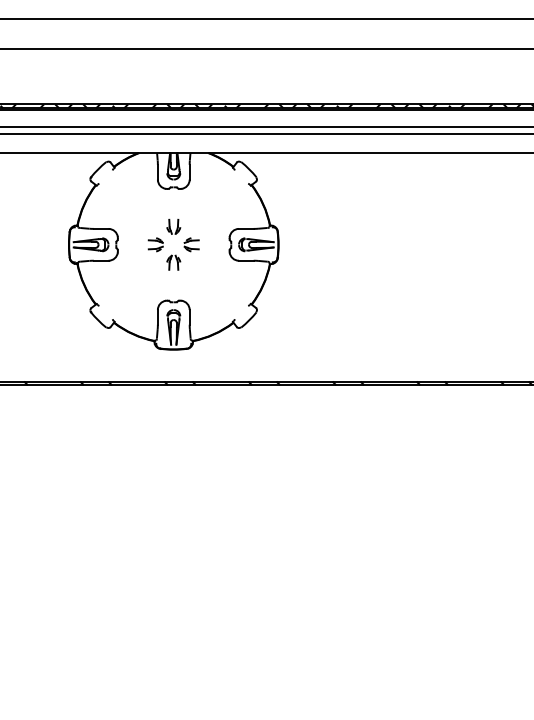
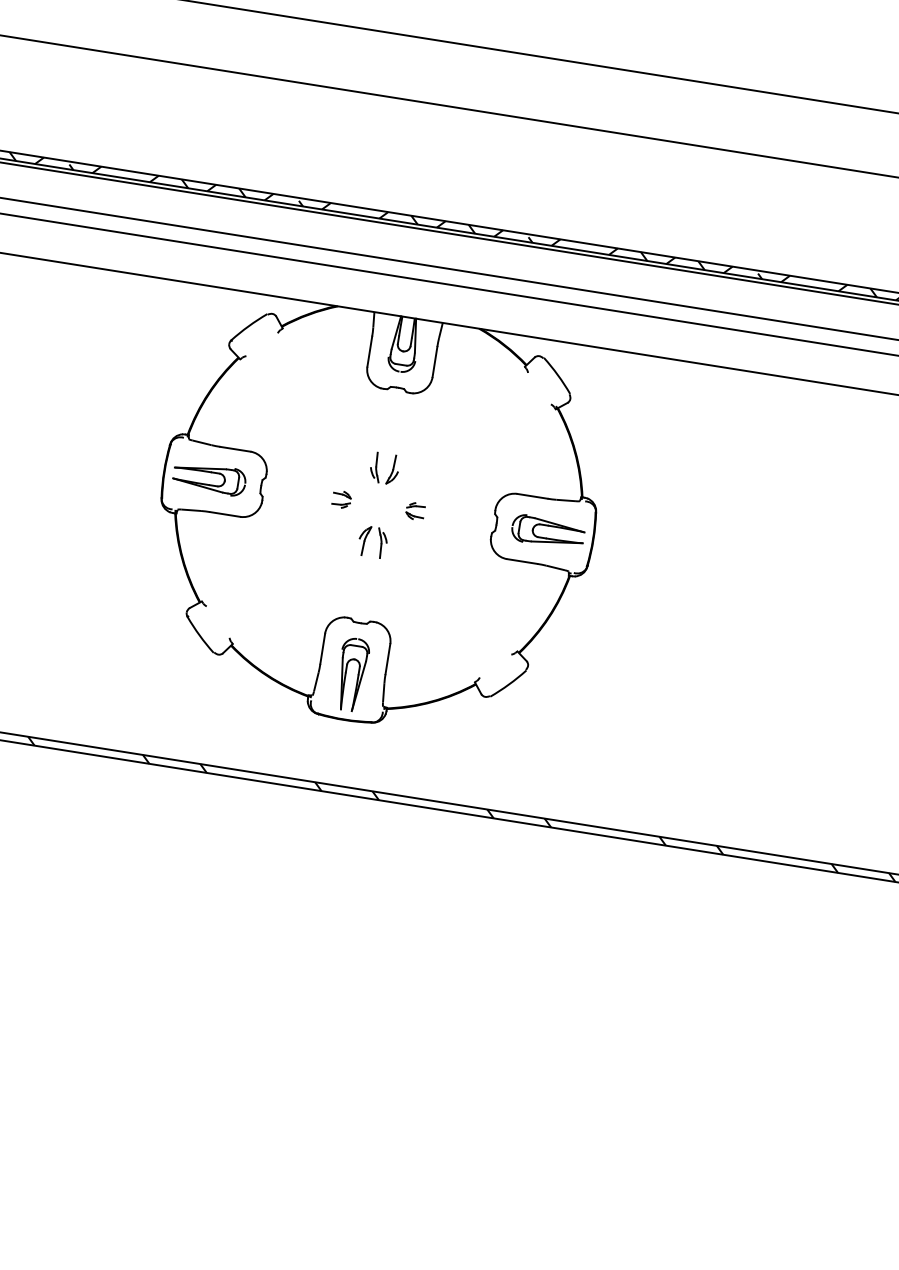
part: (155, 244) -> (341, 498), size x0.6
part: (191, 244) -> (415, 510), size x0.6

